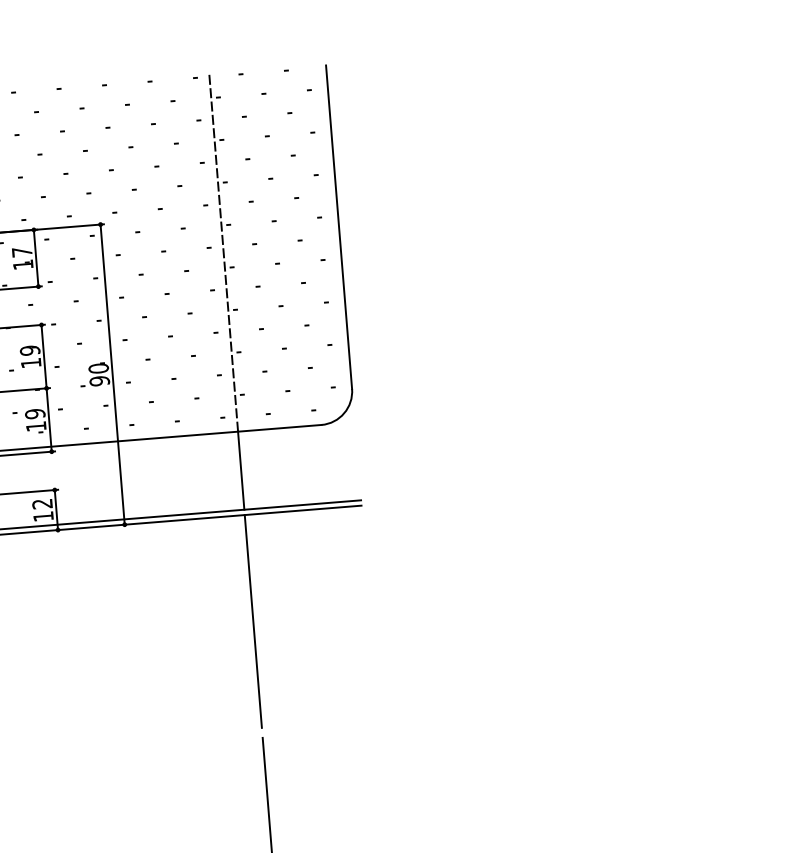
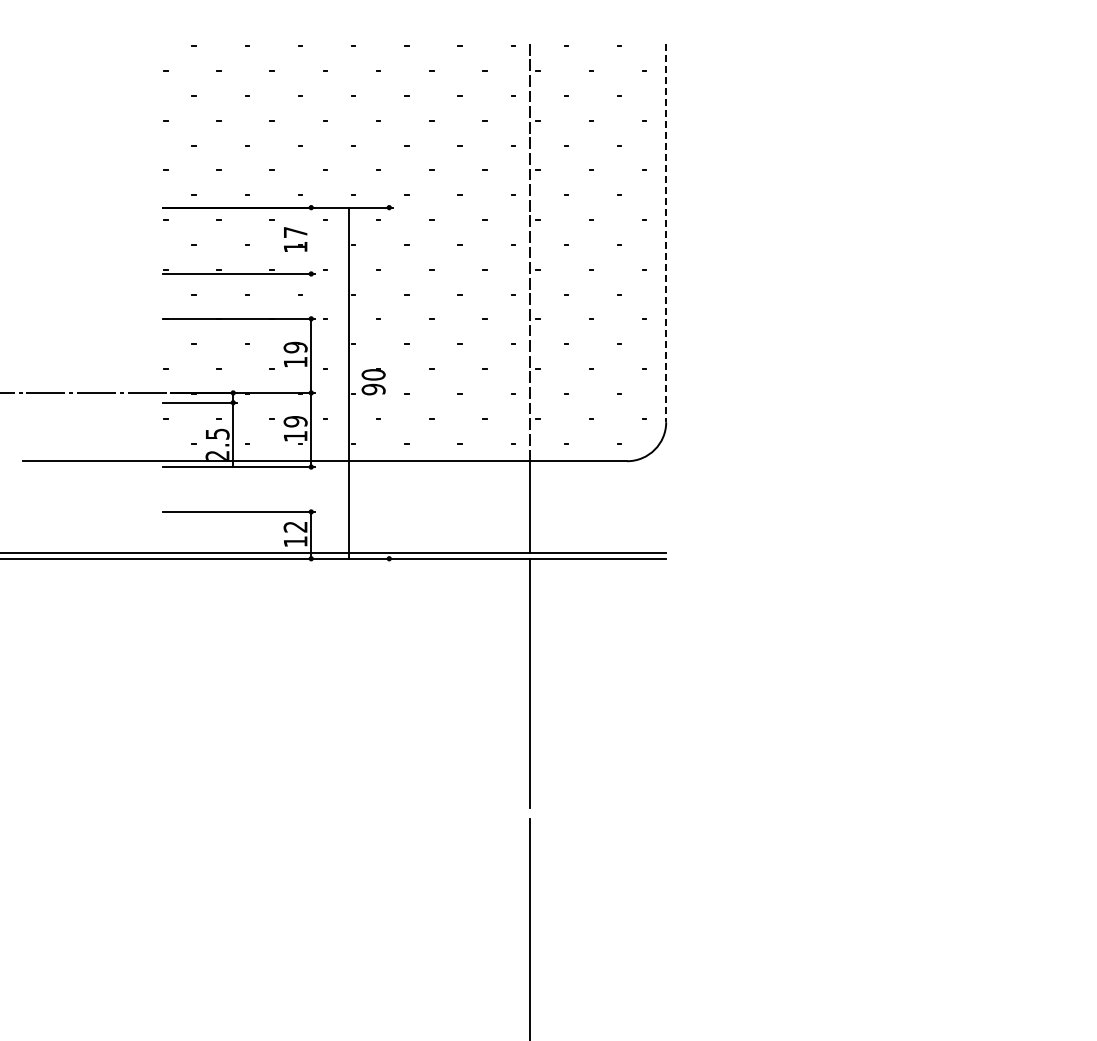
line: (339, 227) -> (666, 233), solid -> dashed
line: (36, 258) -> (311, 240), removed
line: (112, 374) -> (349, 382), moved

